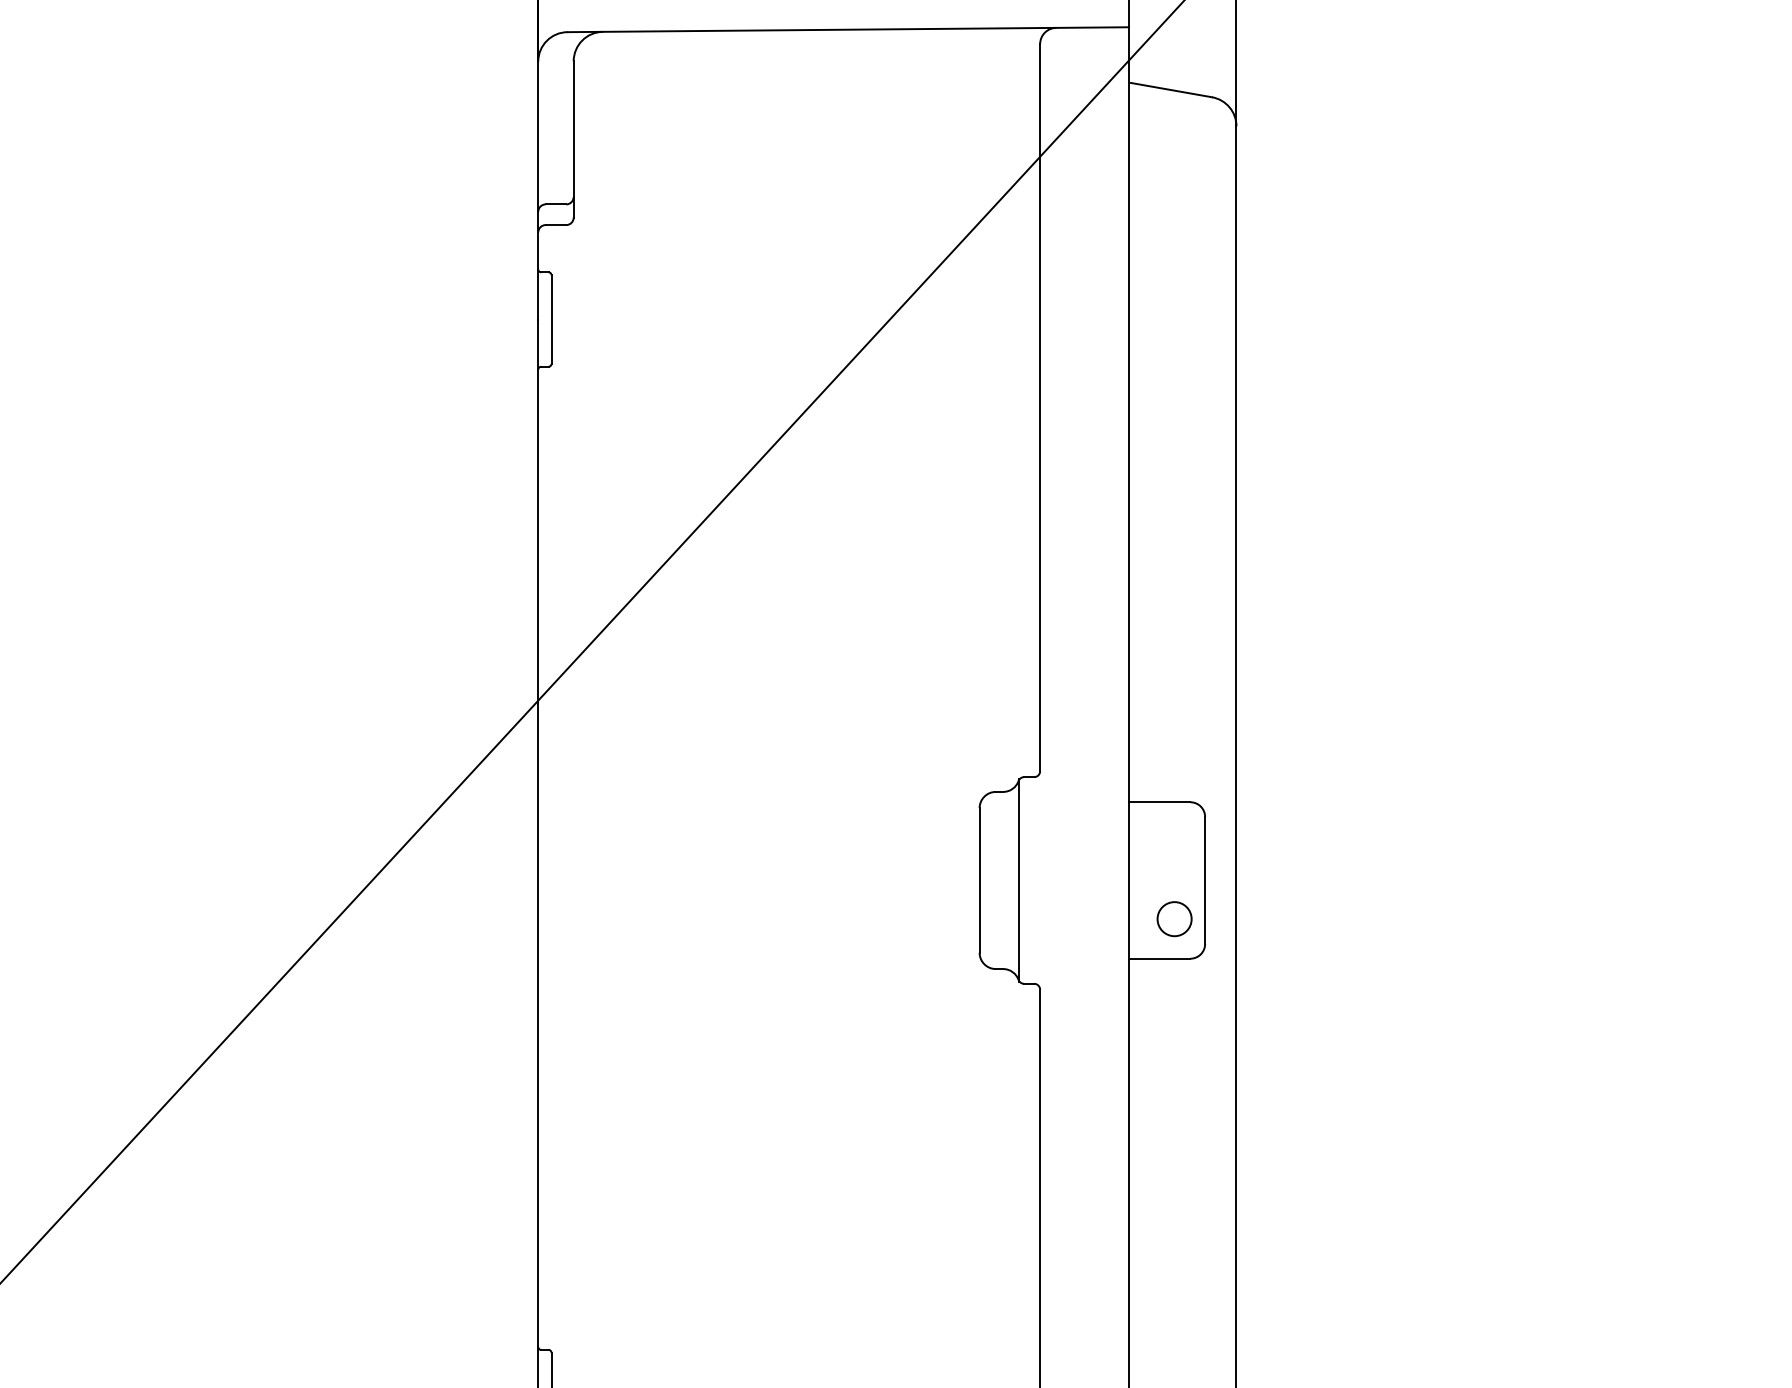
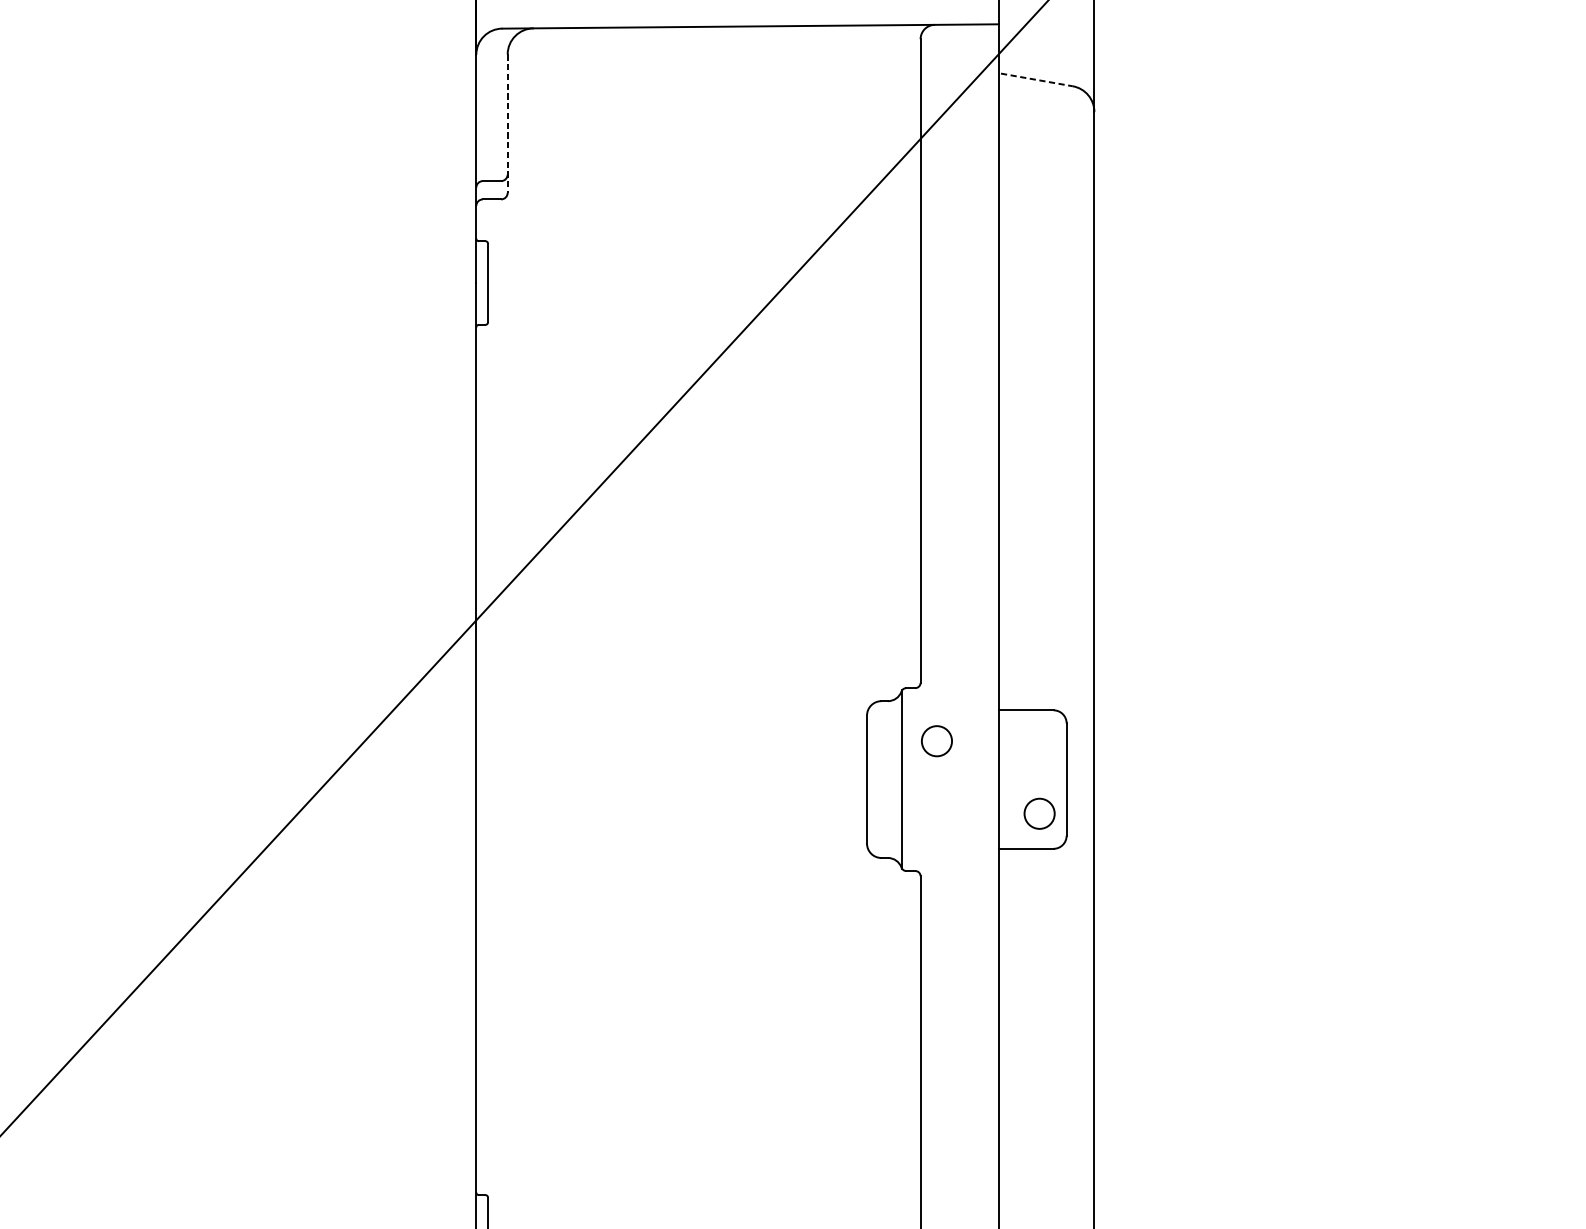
line: (1172, 90) -> (1037, 80), solid -> dashed
line: (573, 140) -> (507, 124), solid -> dashed
circle: (1058, 837) -> (936, 741), added

